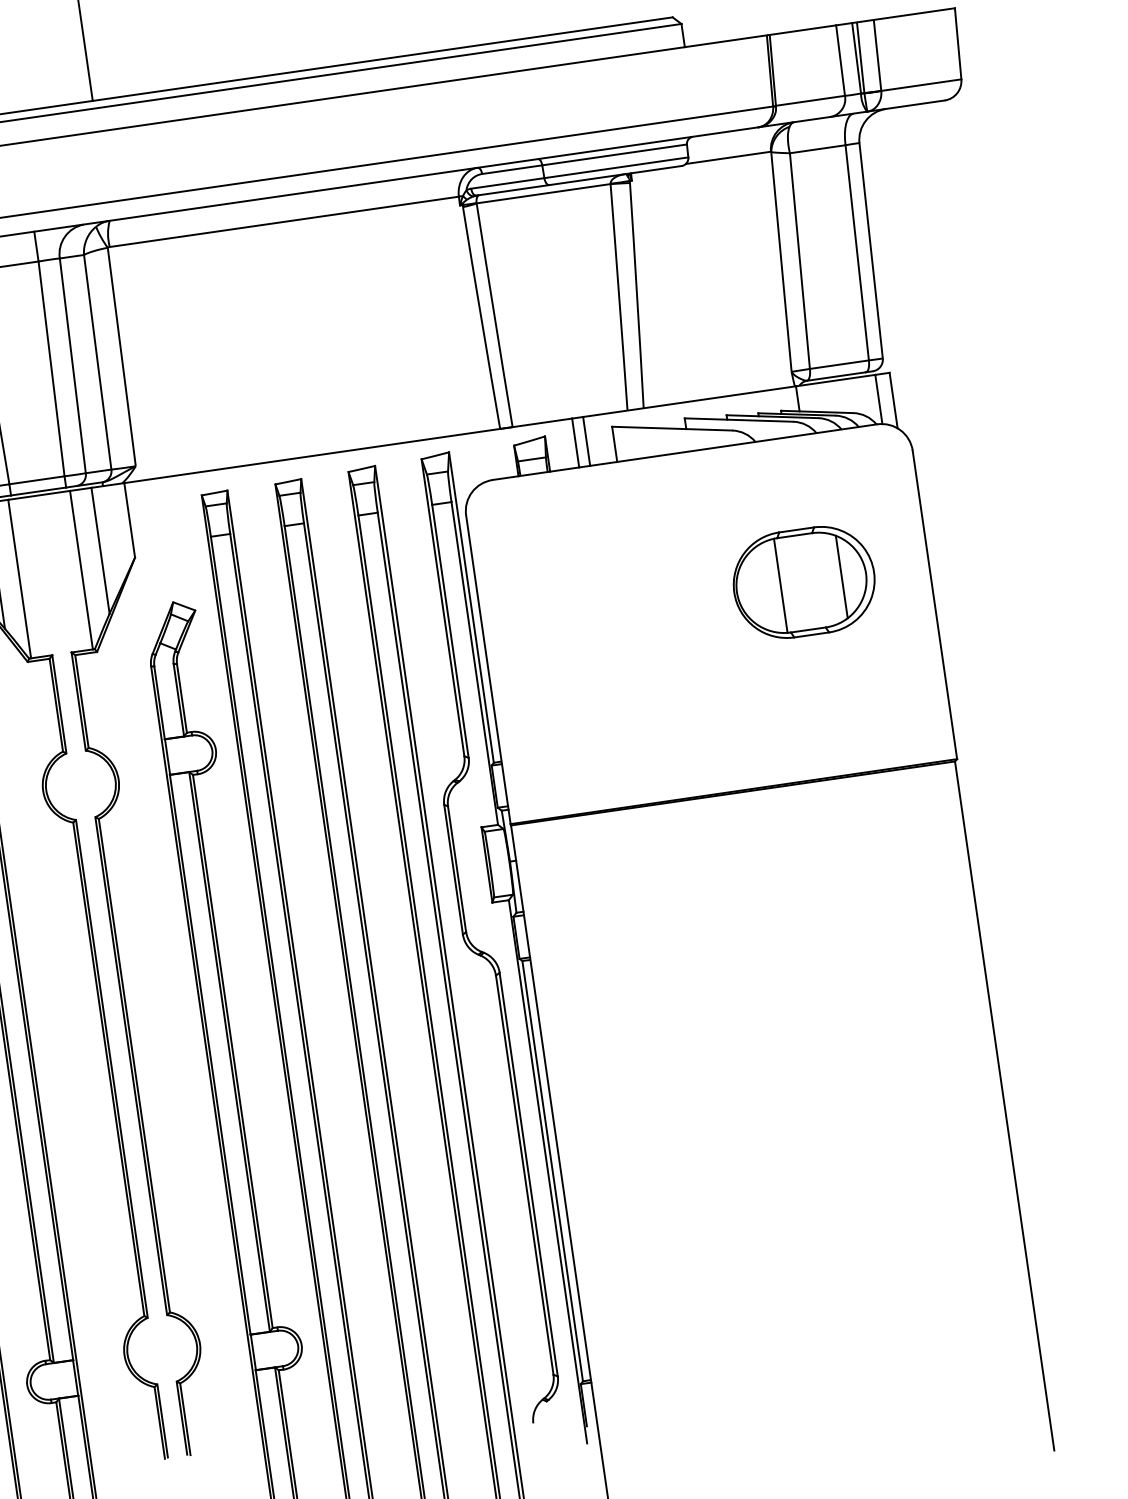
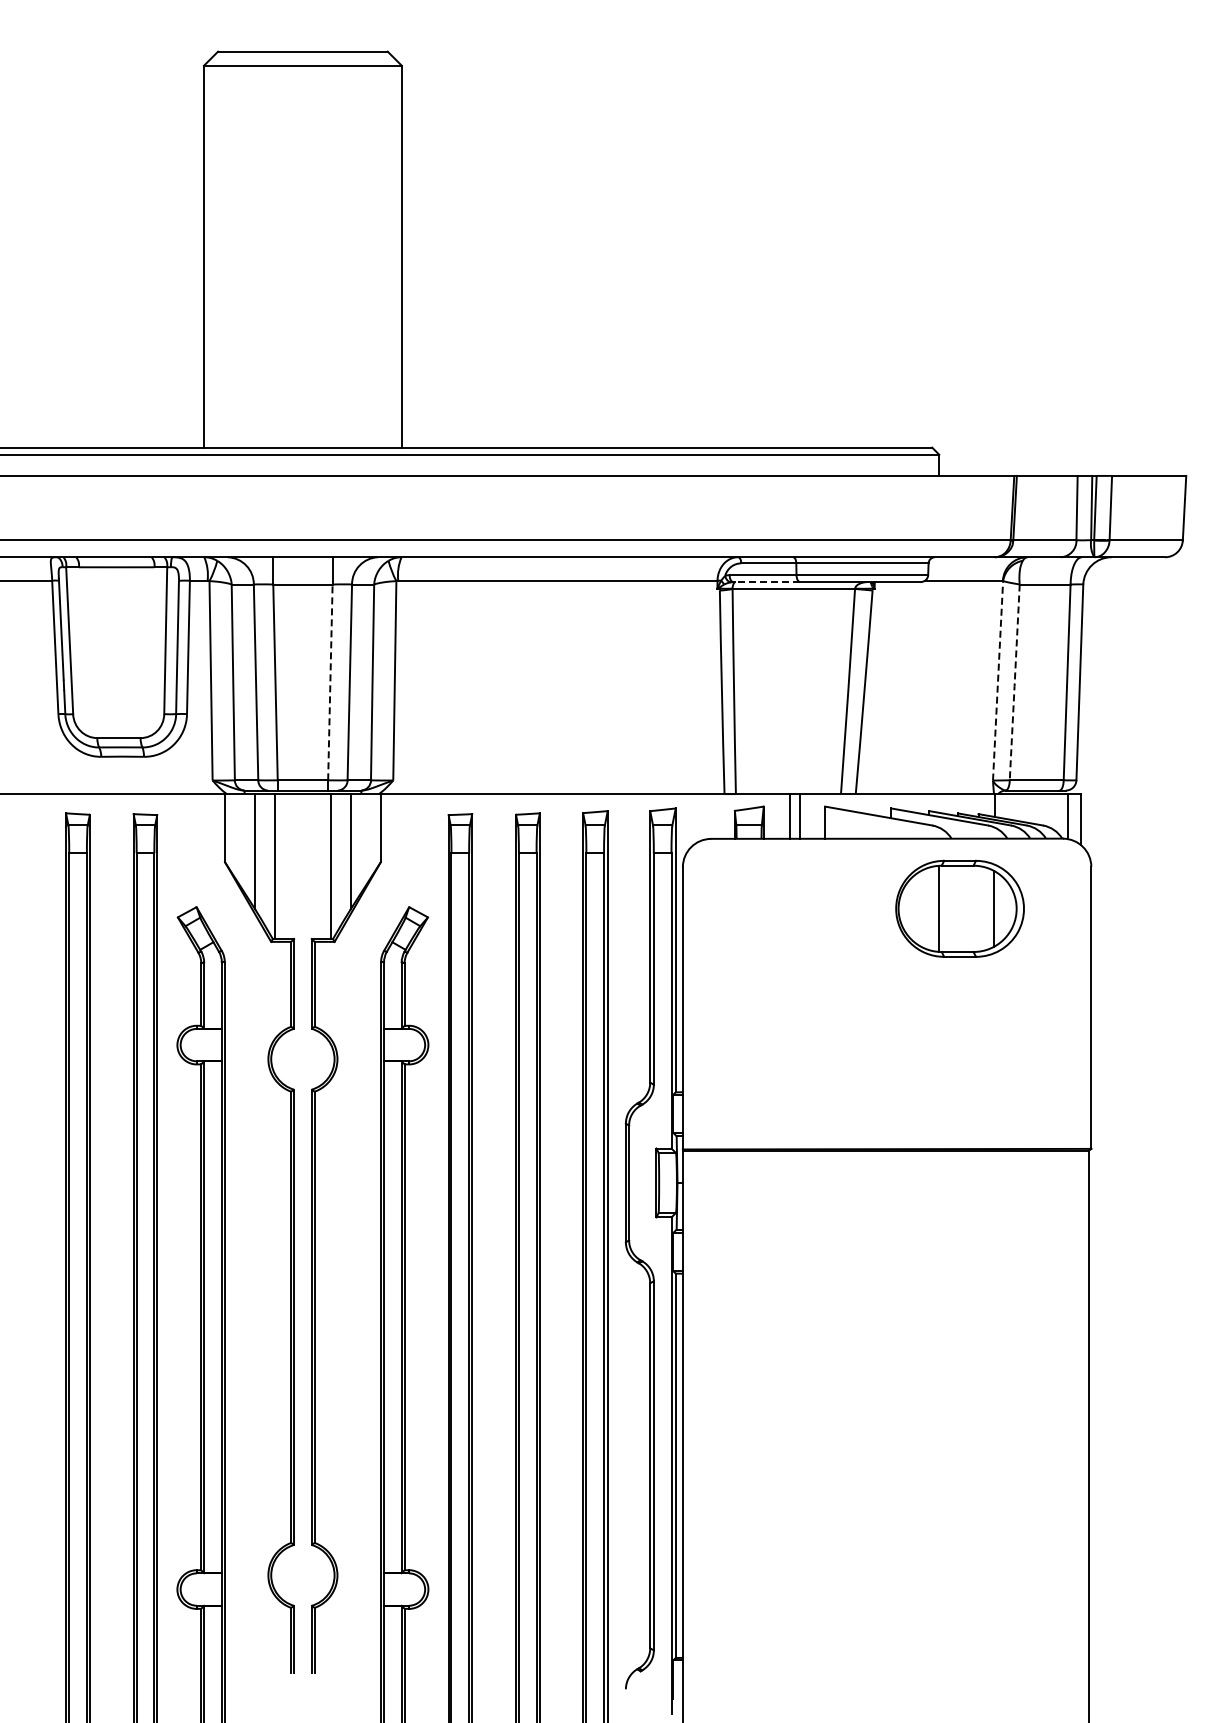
line: (512, 189) -> (766, 581), solid -> dashed
line: (782, 262) -> (998, 681), solid -> dashed
line: (799, 262) -> (1014, 683), solid -> dashed
line: (51, 369) -> (330, 682), solid -> dashed
part: (803, 582) -> (959, 908), moved

